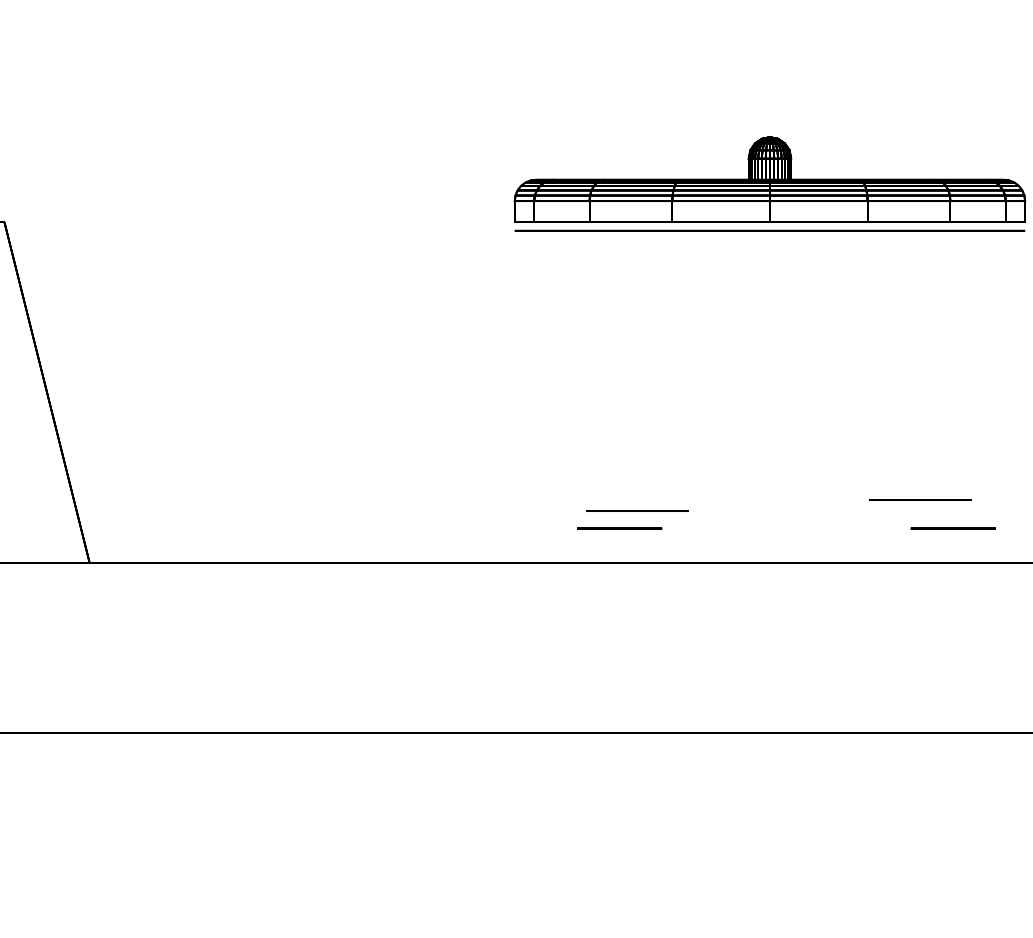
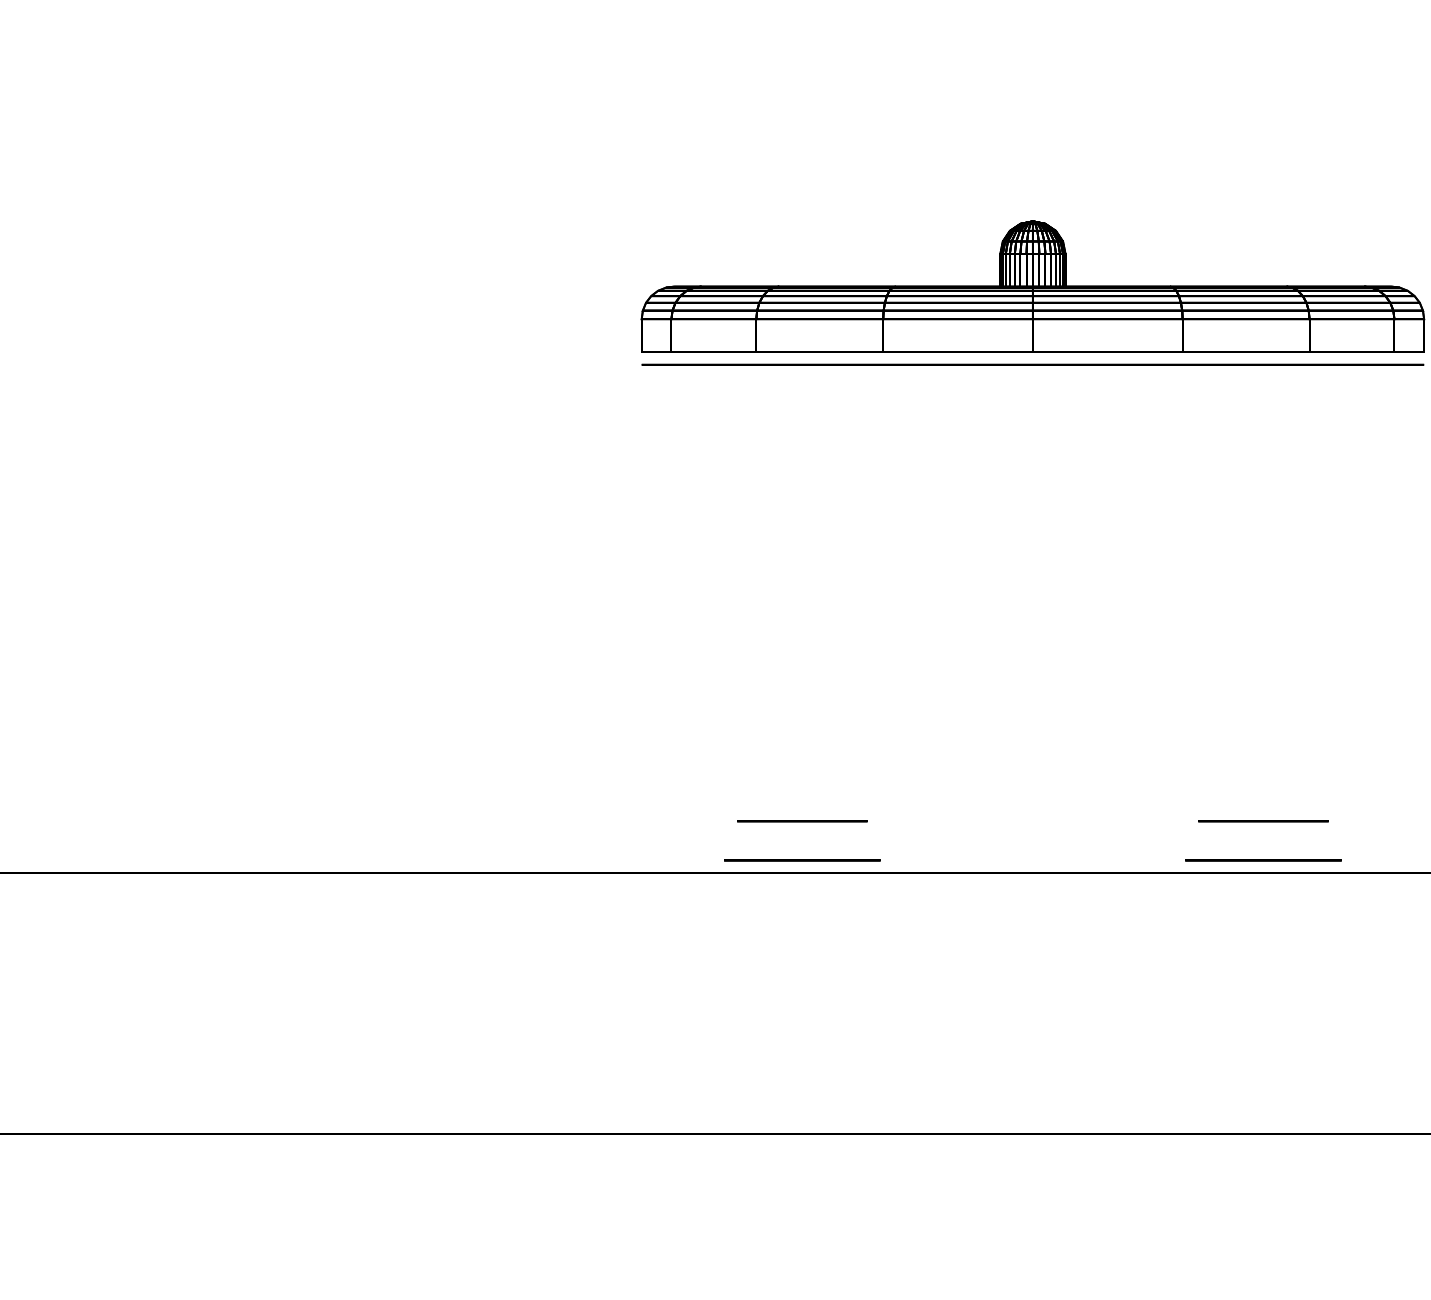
line: (920, 499) -> (1263, 859), moved
line: (637, 510) -> (802, 859), moved
line: (952, 528) -> (1262, 821), moved

